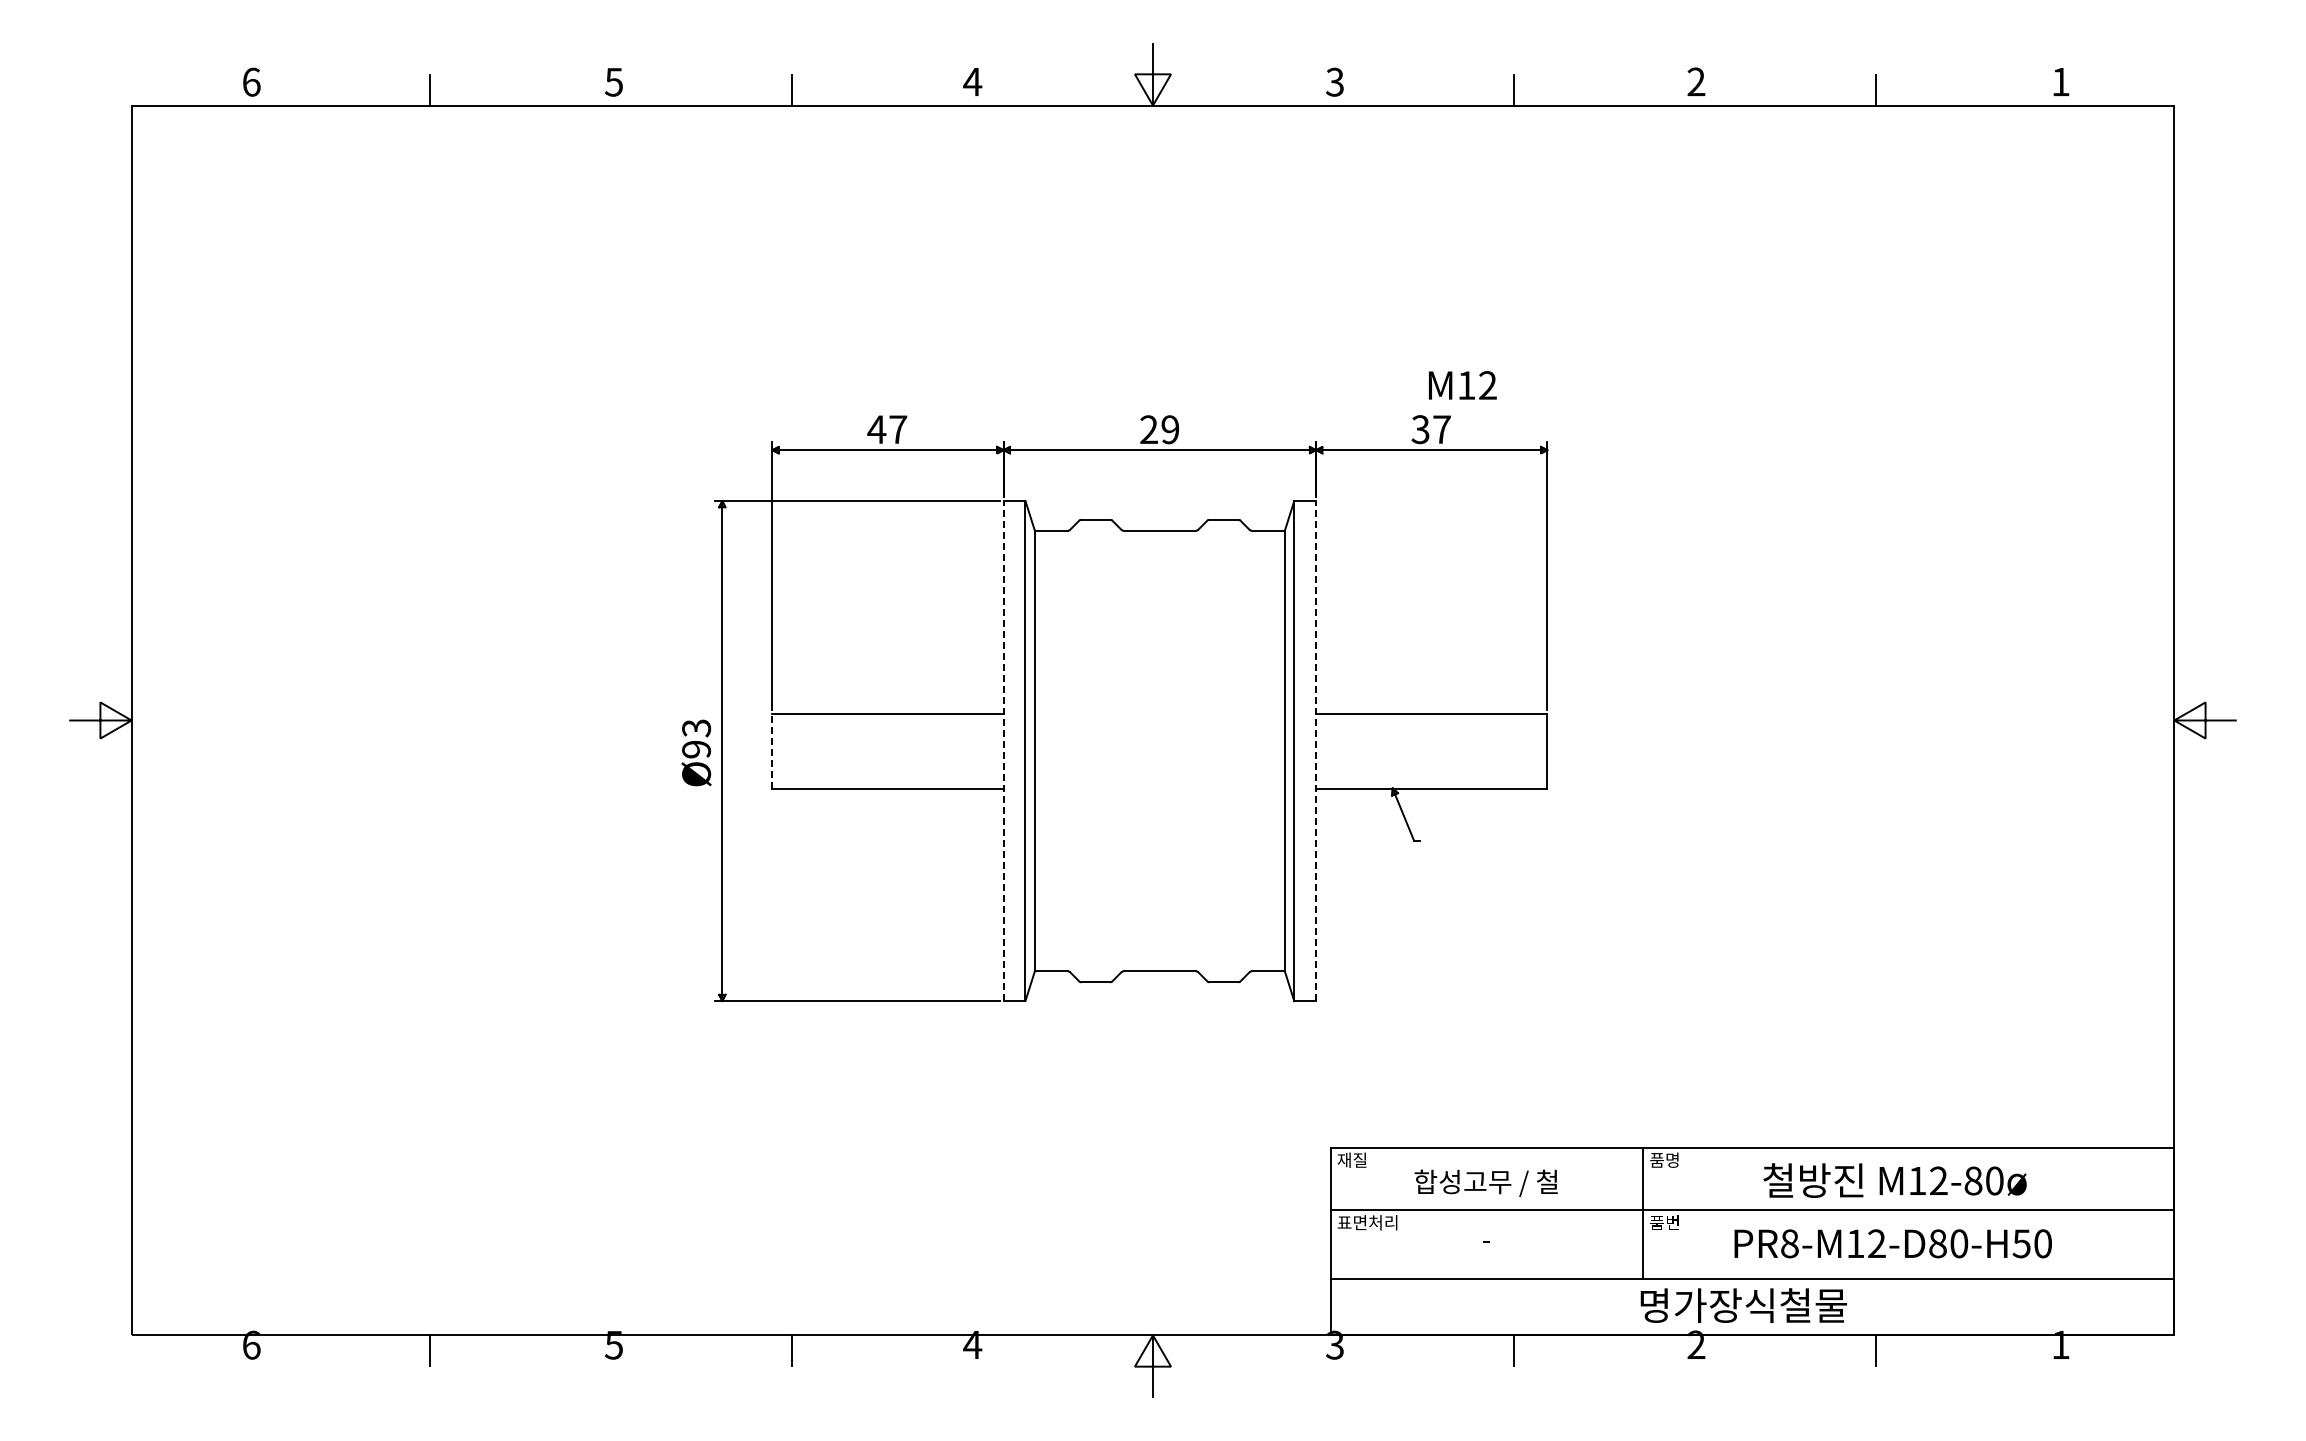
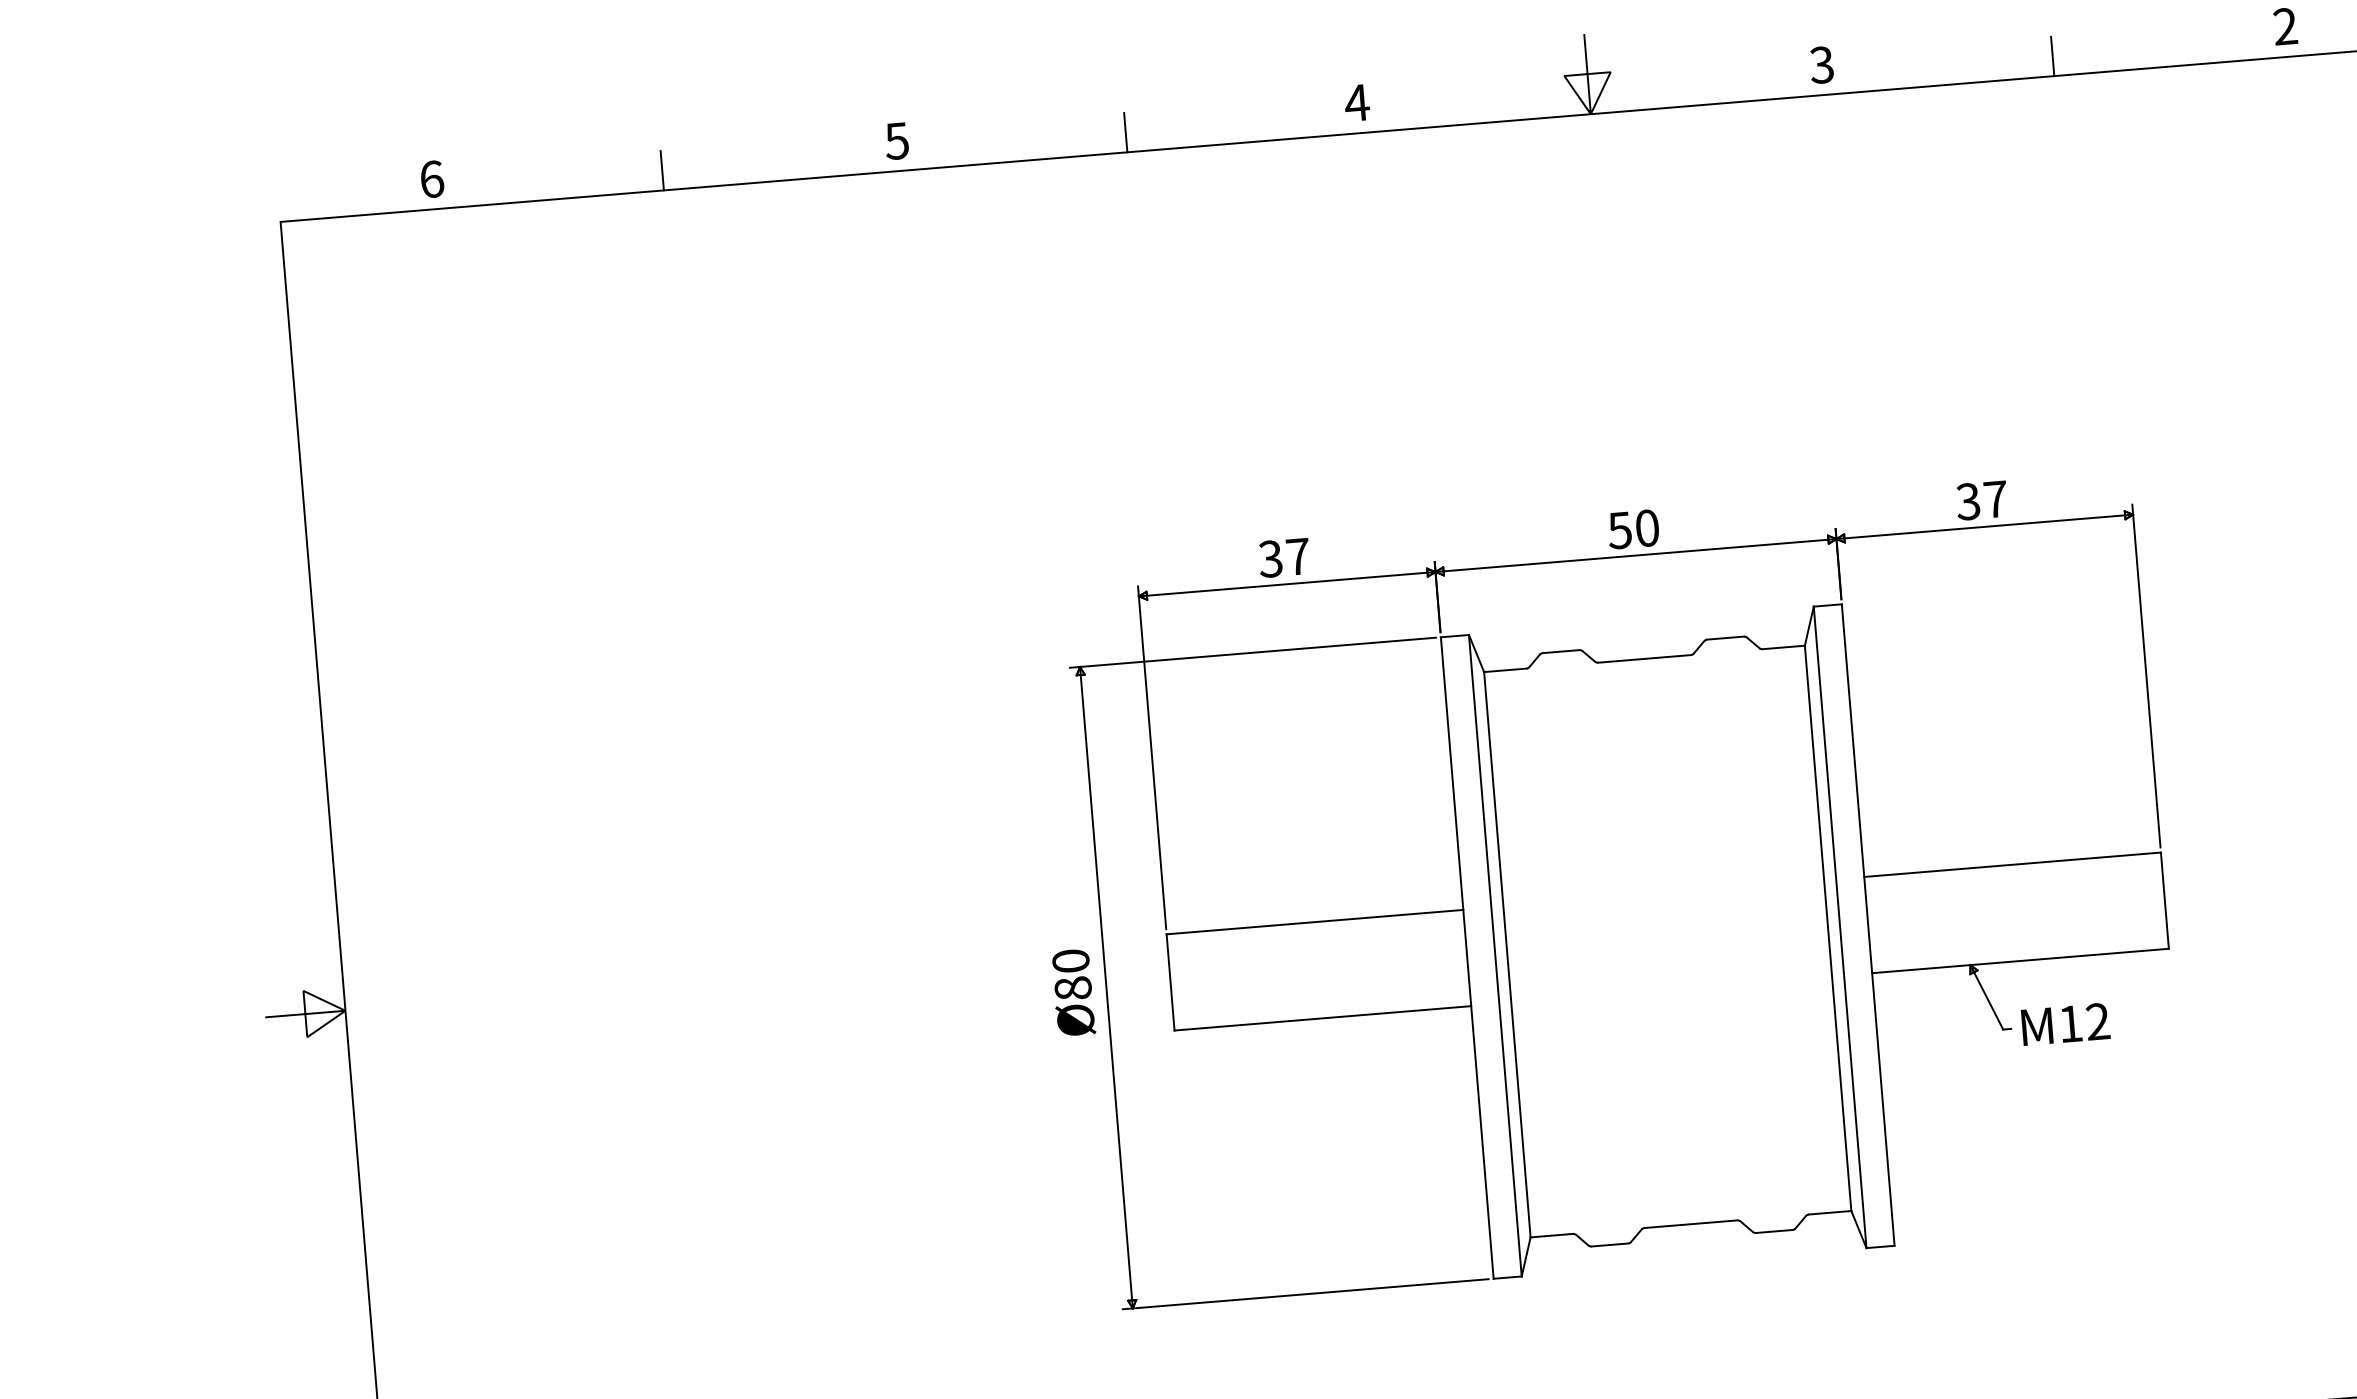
text: (1462, 385) -> (2065, 1024), moved
text: (876, 429) -> (1270, 558), 47 -> 37
text: (1159, 429) -> (1633, 529), 29 -> 50
text: (696, 738) -> (1071, 974), Ø93 -> Ø80
line: (1003, 750) -> (1467, 957), dashed -> solid
line: (1316, 750) -> (1868, 924), dashed -> solid
line: (772, 751) -> (1170, 982), dashed -> solid

